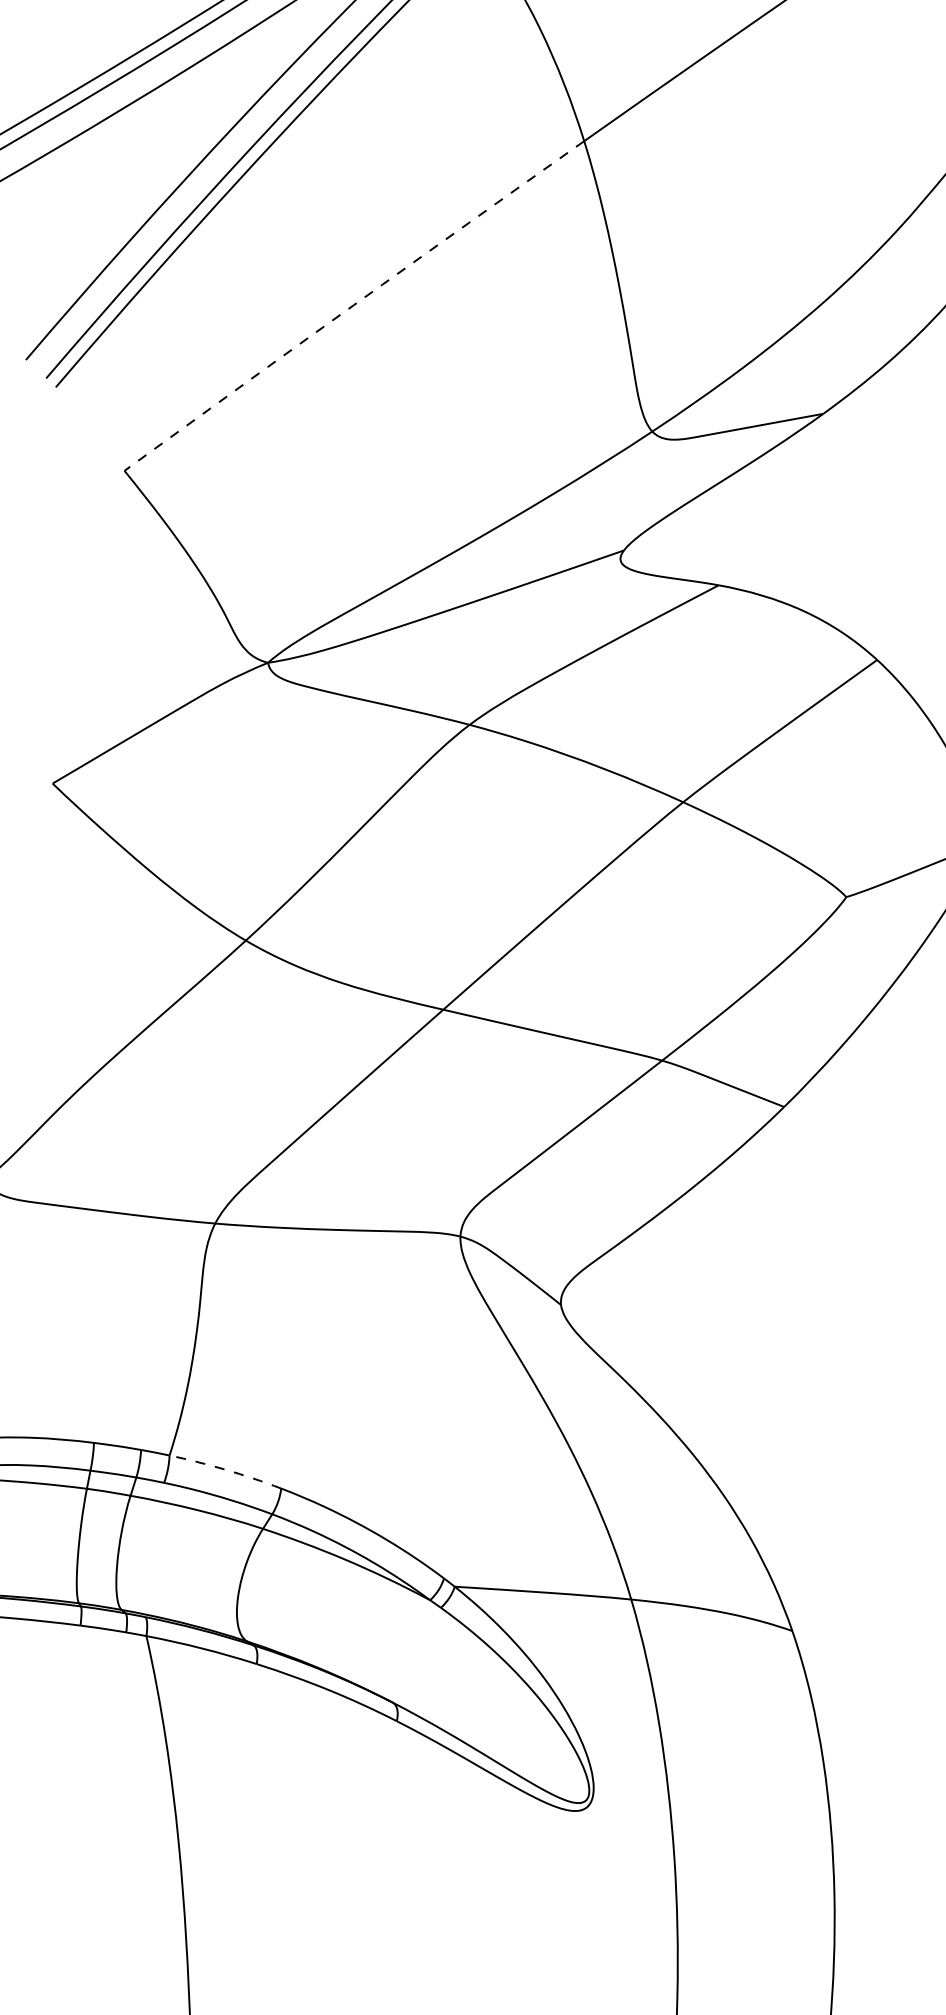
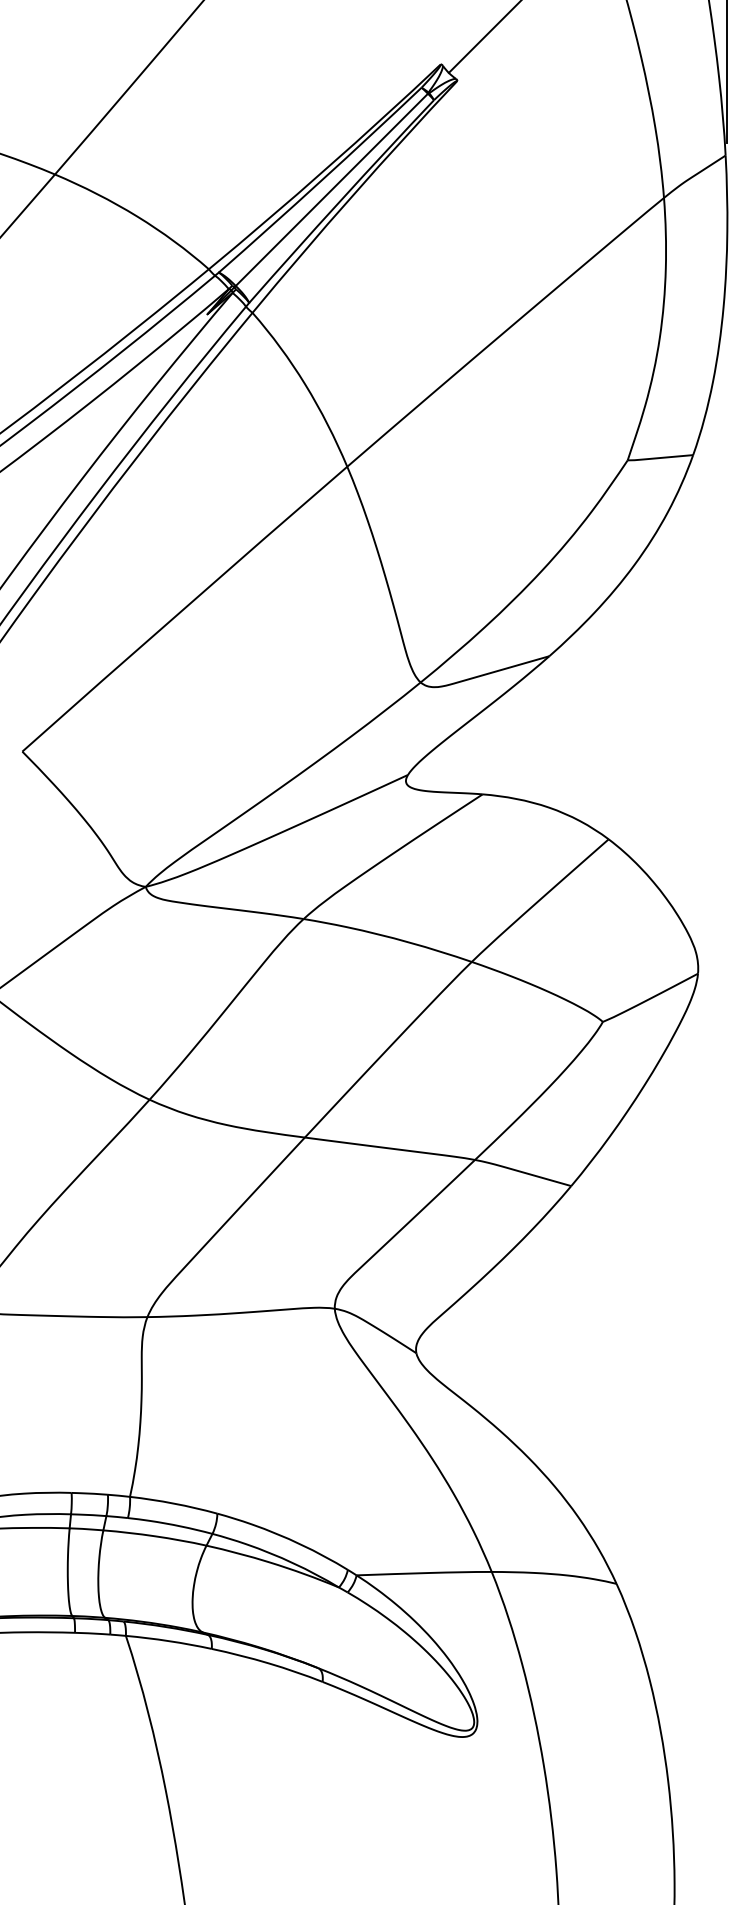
arc: (354, 305) -> (184, 608), dashed -> solid
arc: (225, 1469) -> (173, 1503), dashed -> solid

